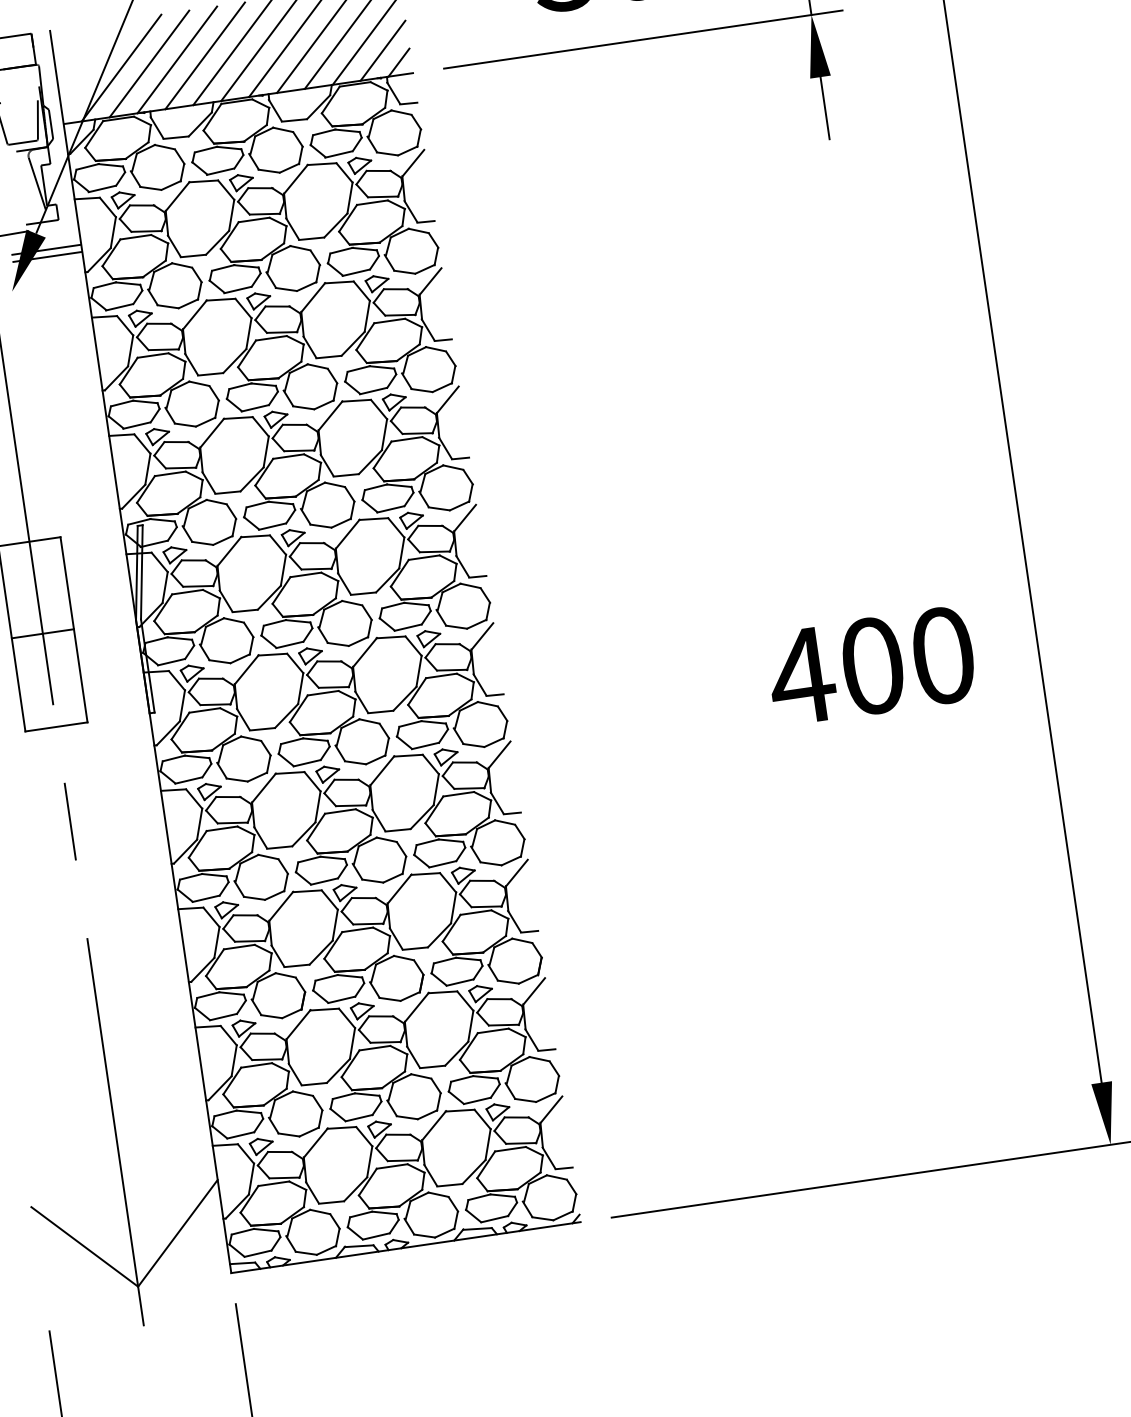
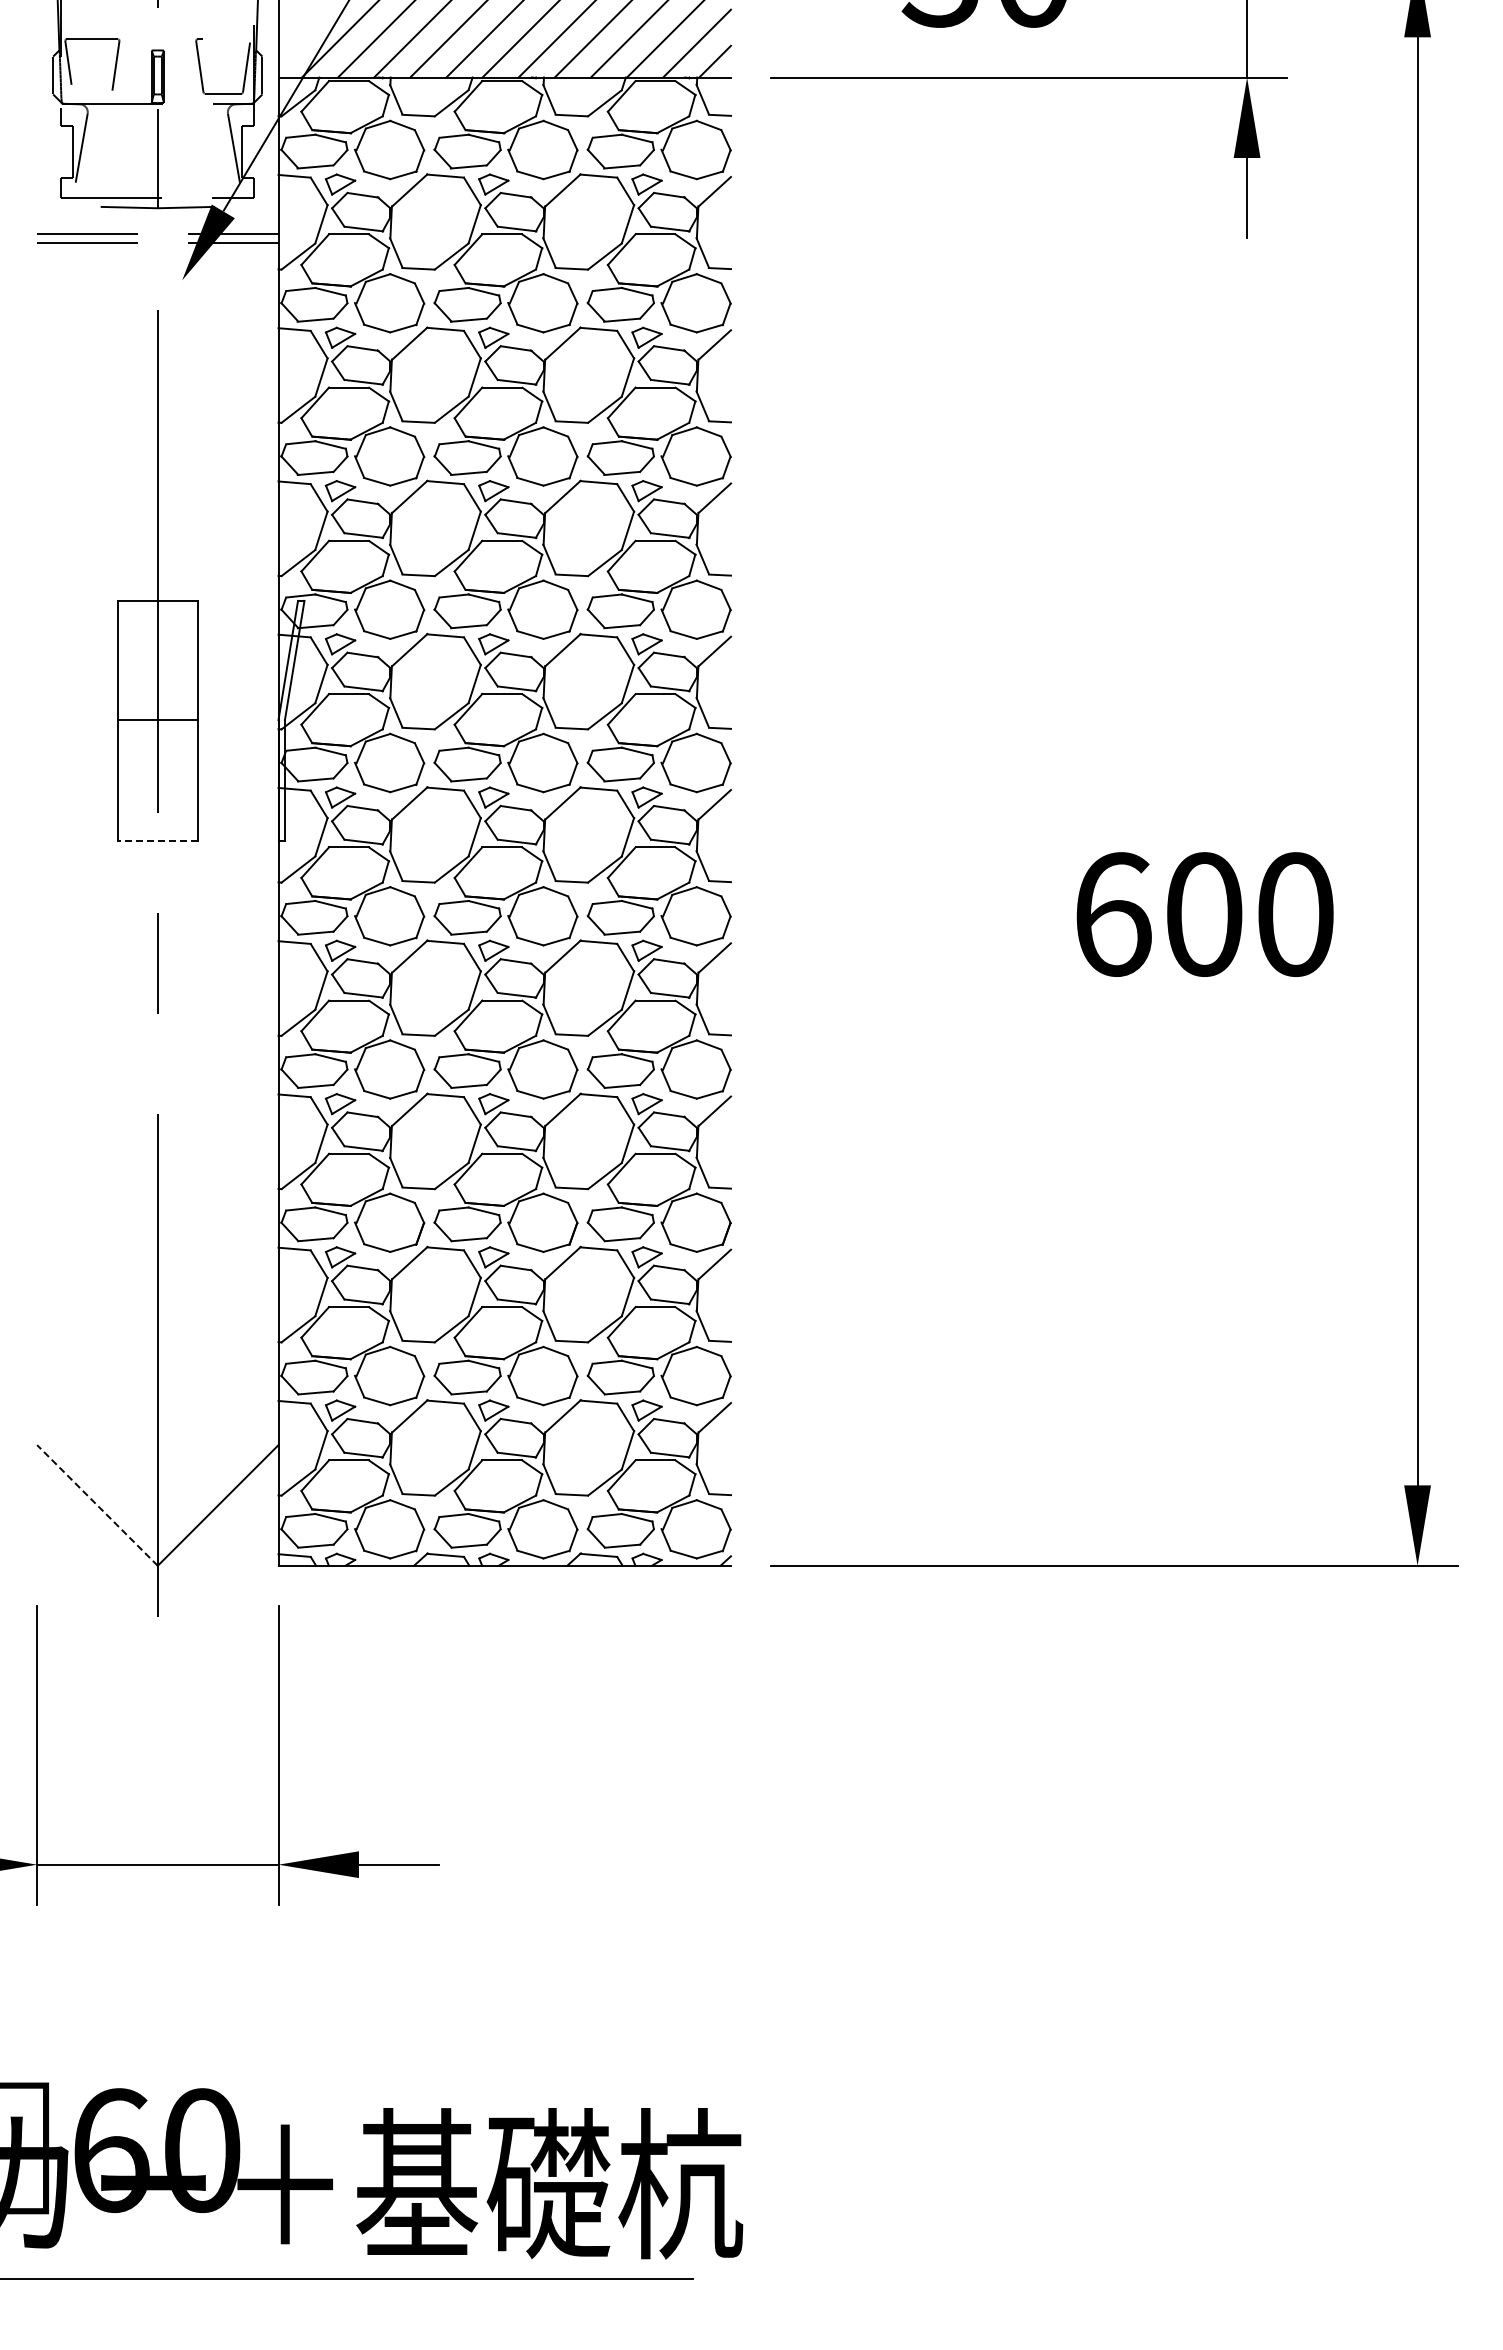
text: (801, 676) -> (1112, 914), 400 -> 600
line: (56, 726) -> (157, 840), solid -> dashed
line: (84, 1246) -> (97, 1505), solid -> dashed

